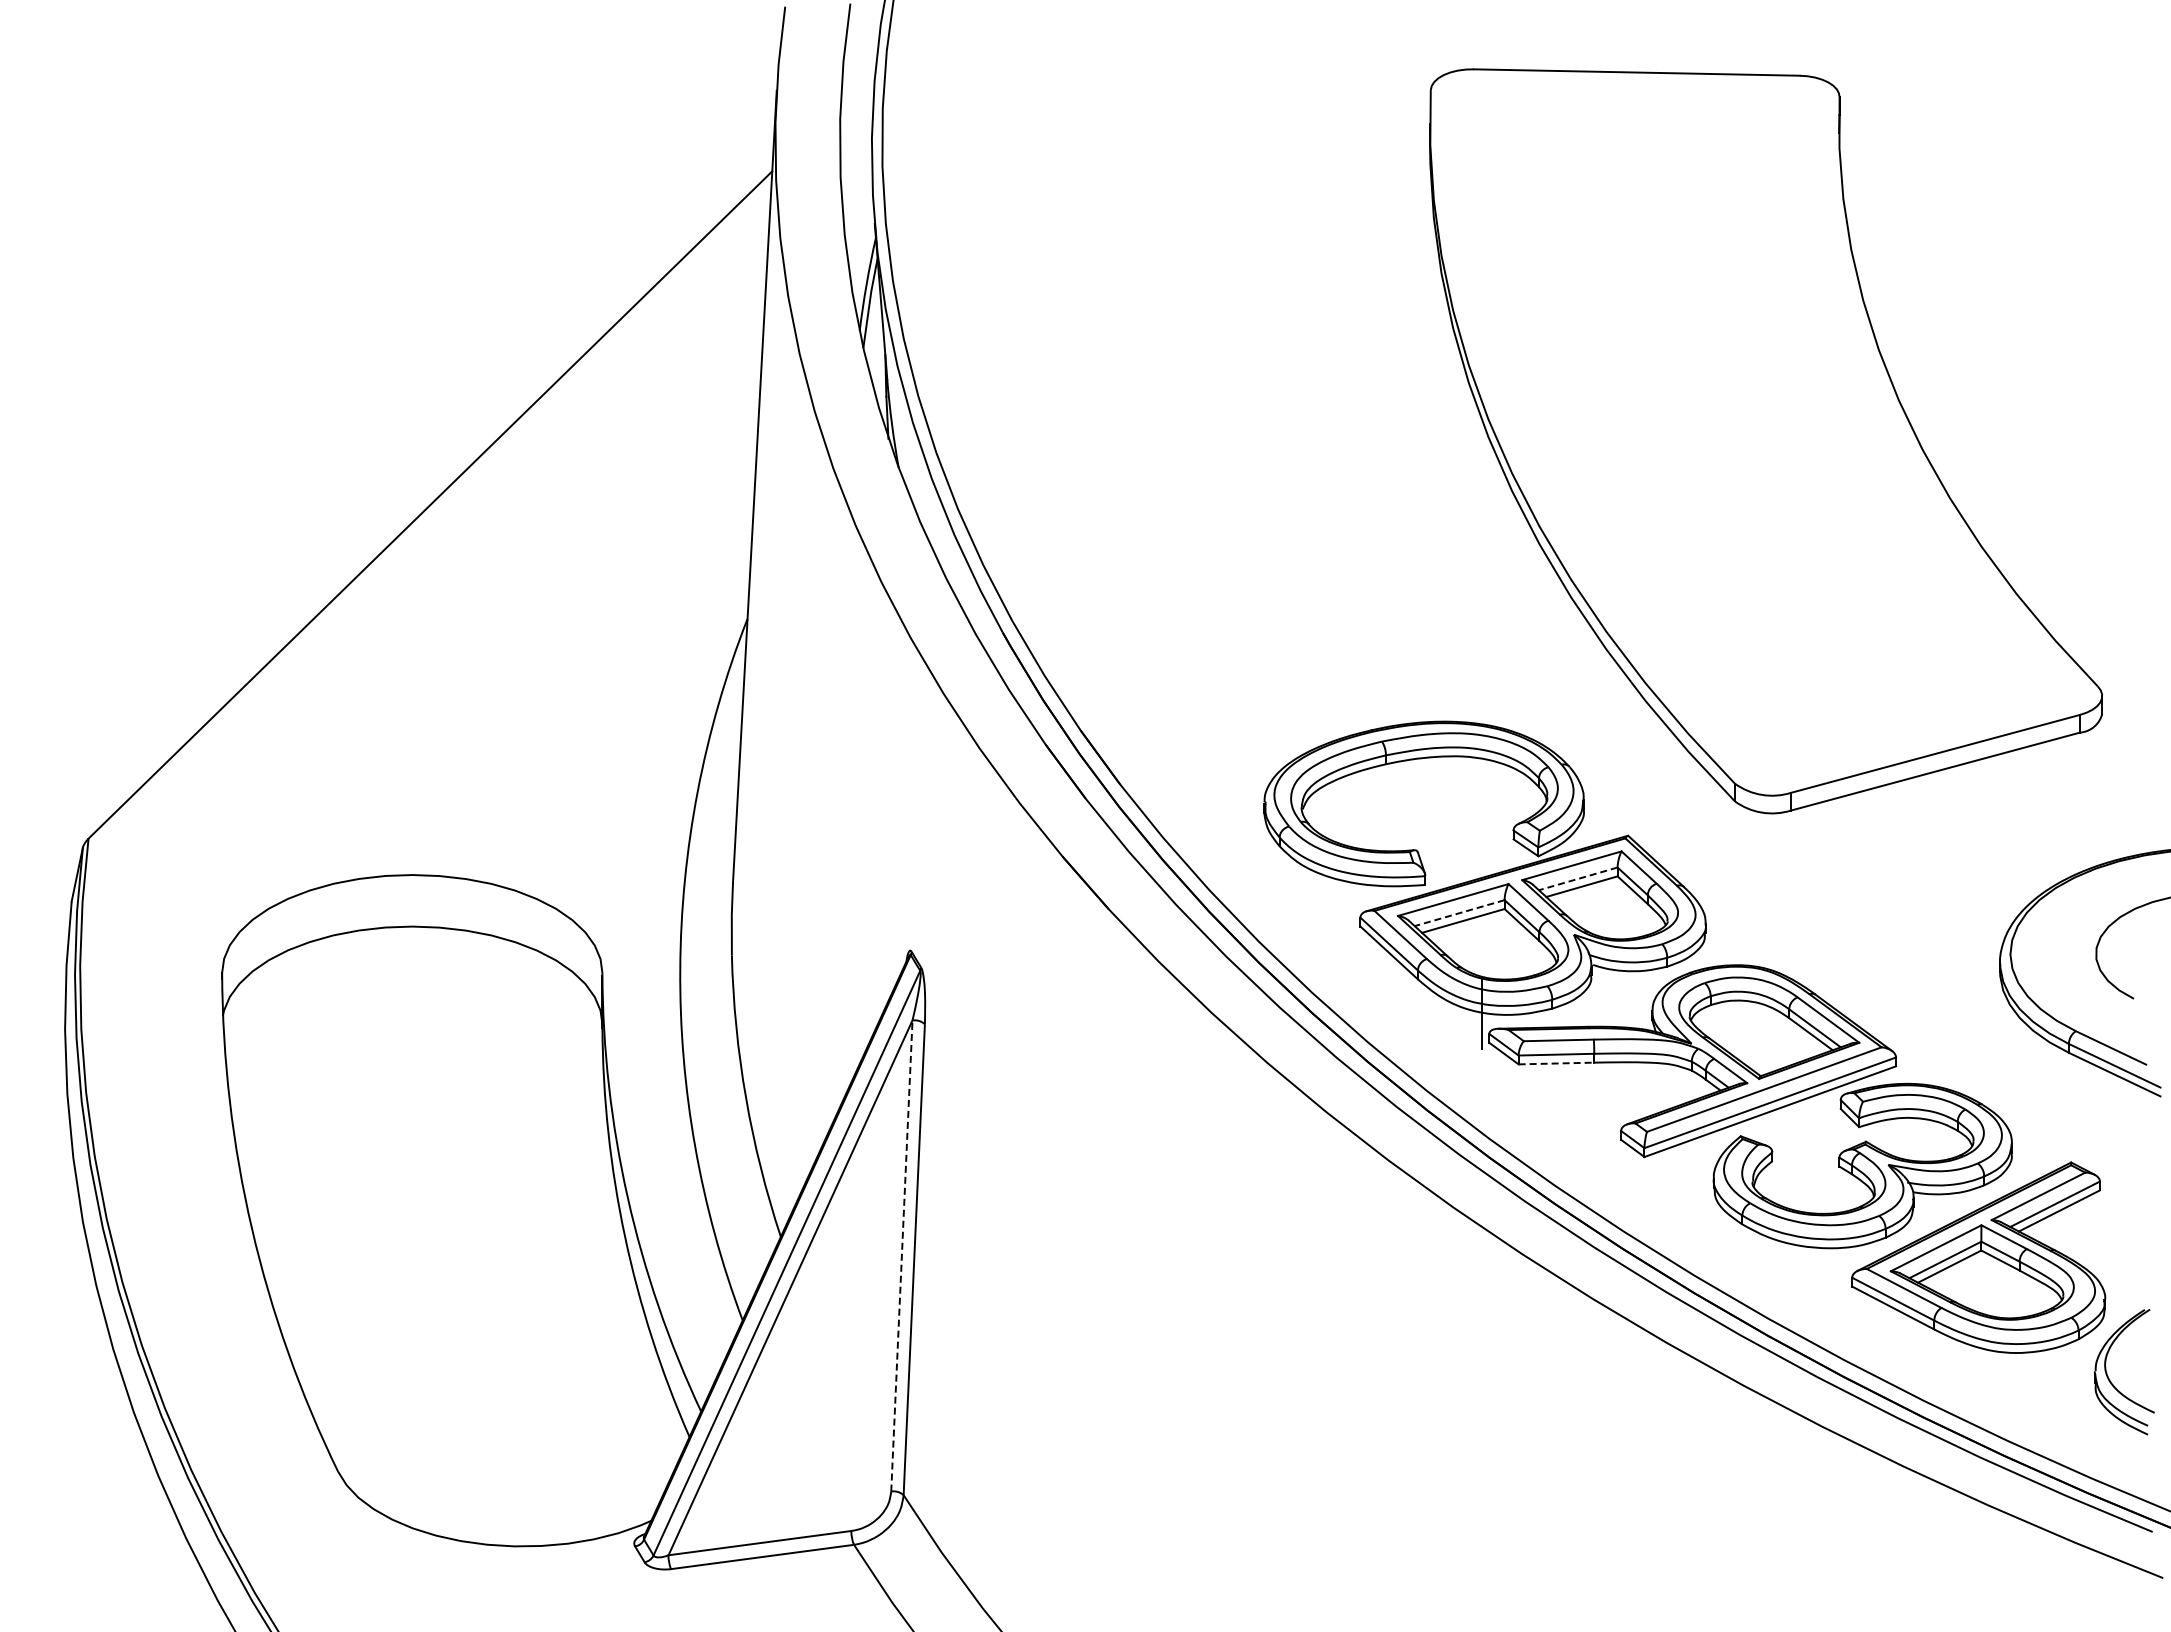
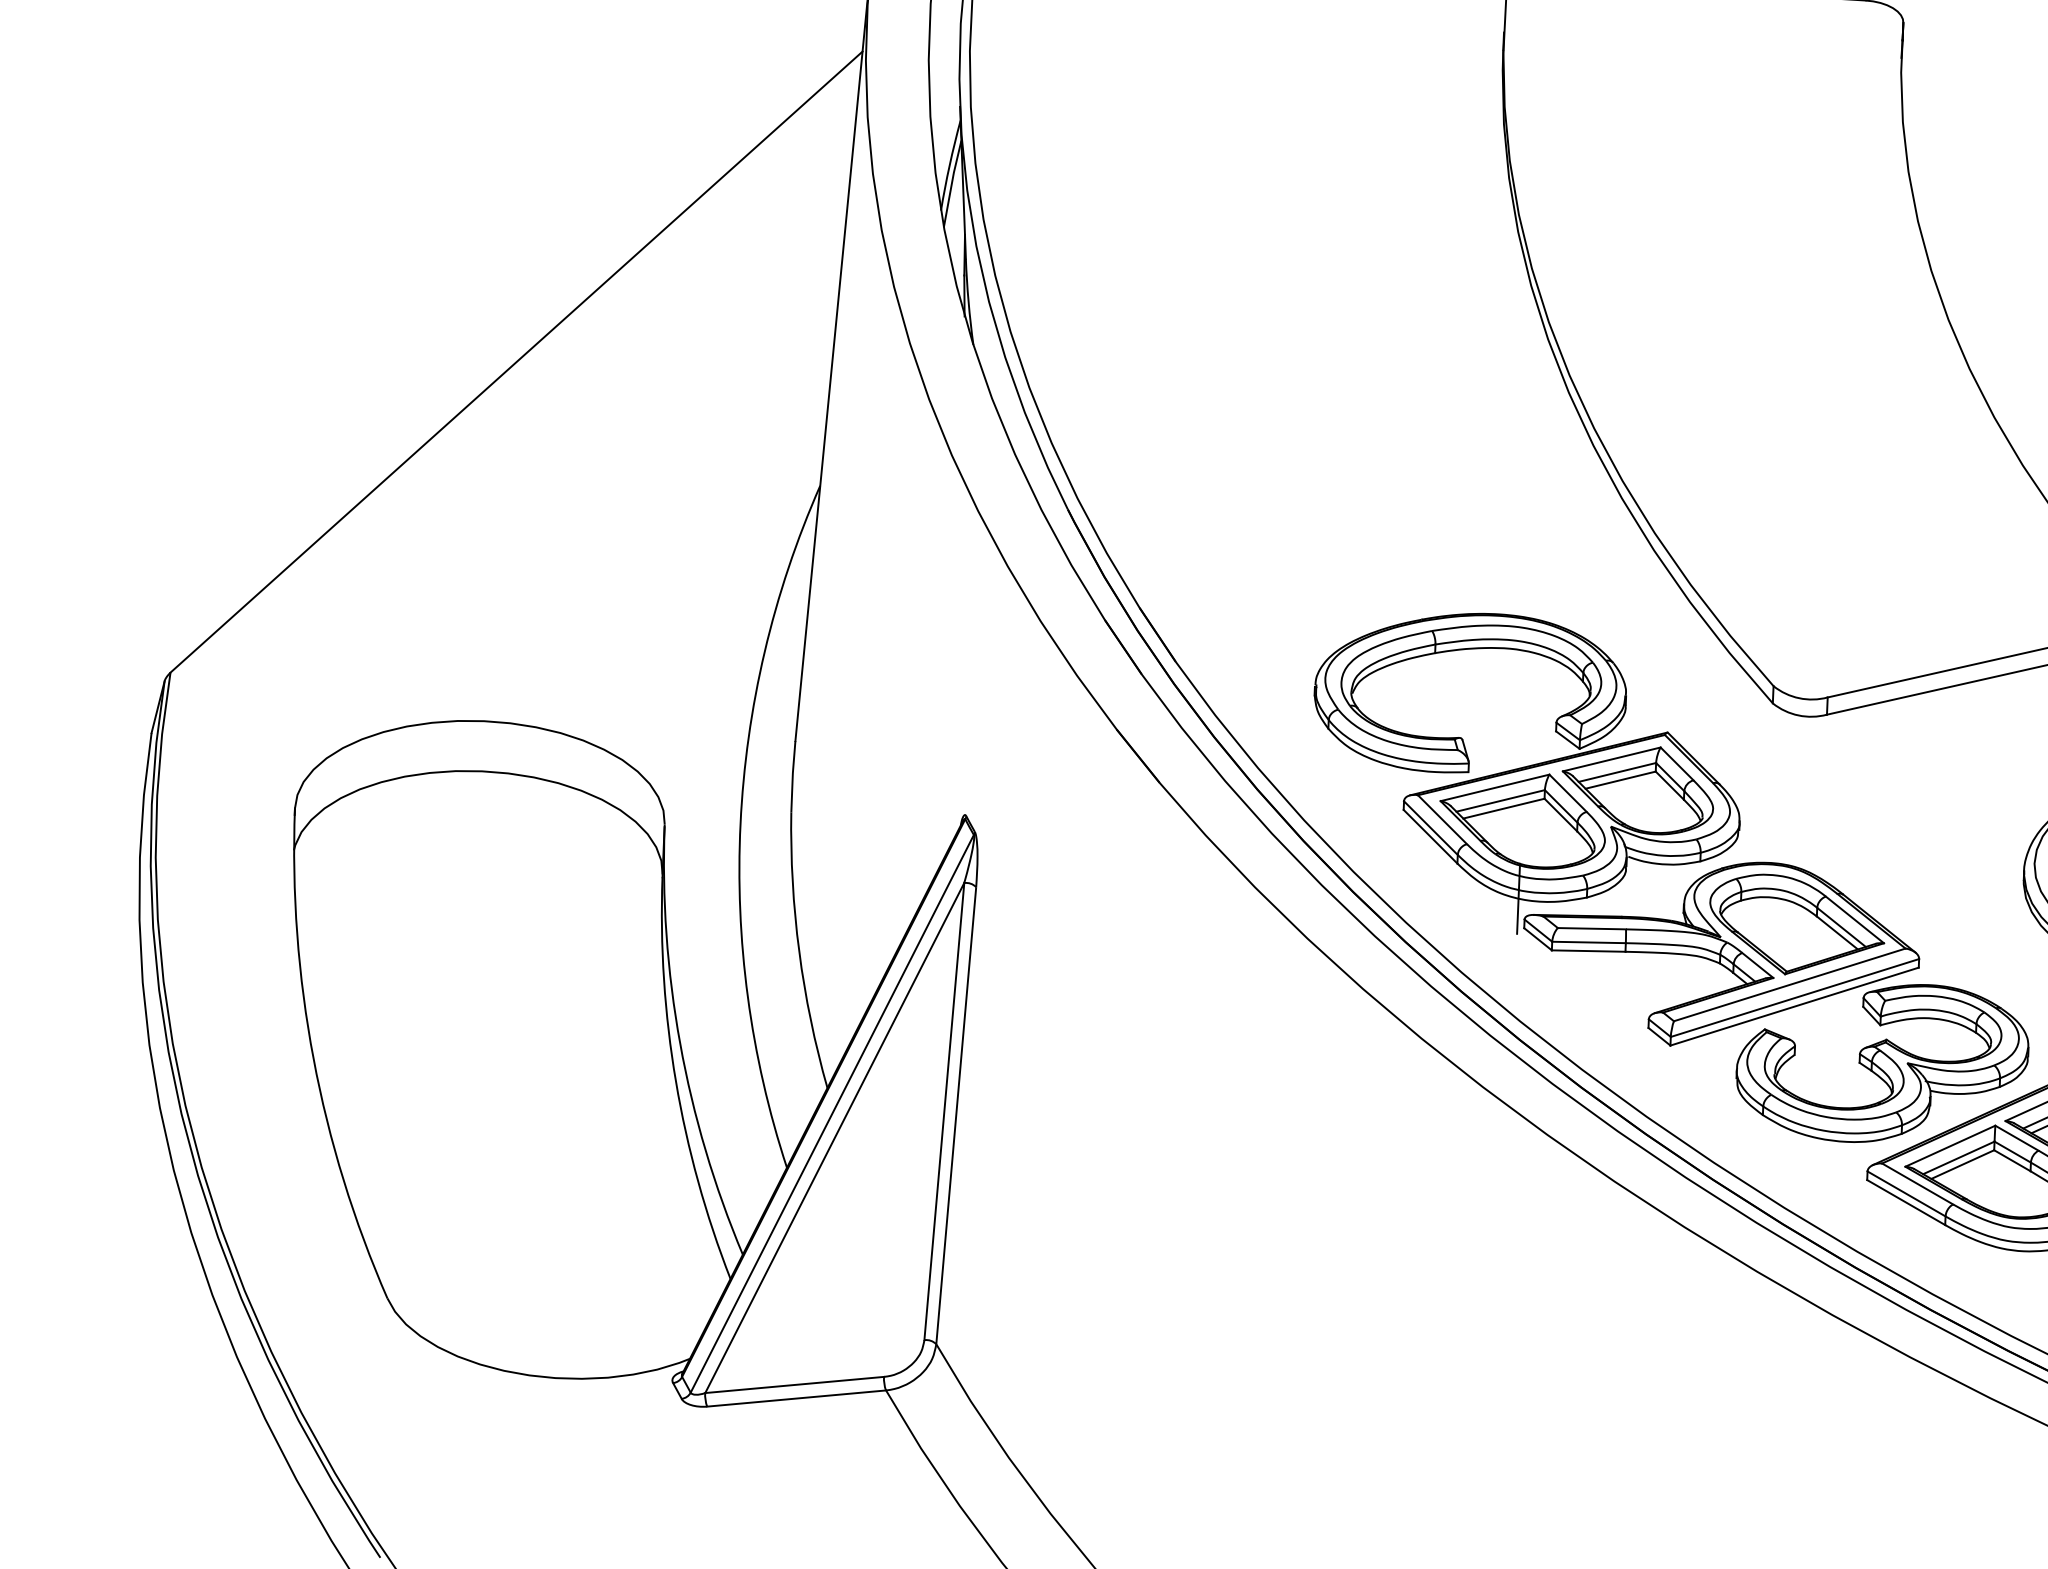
line: (1578, 878) -> (1617, 772), dashed -> solid
line: (1459, 913) -> (1500, 801), dashed -> solid
line: (1556, 1063) -> (1588, 951), dashed -> solid
line: (901, 1255) -> (944, 1111), dashed -> solid

